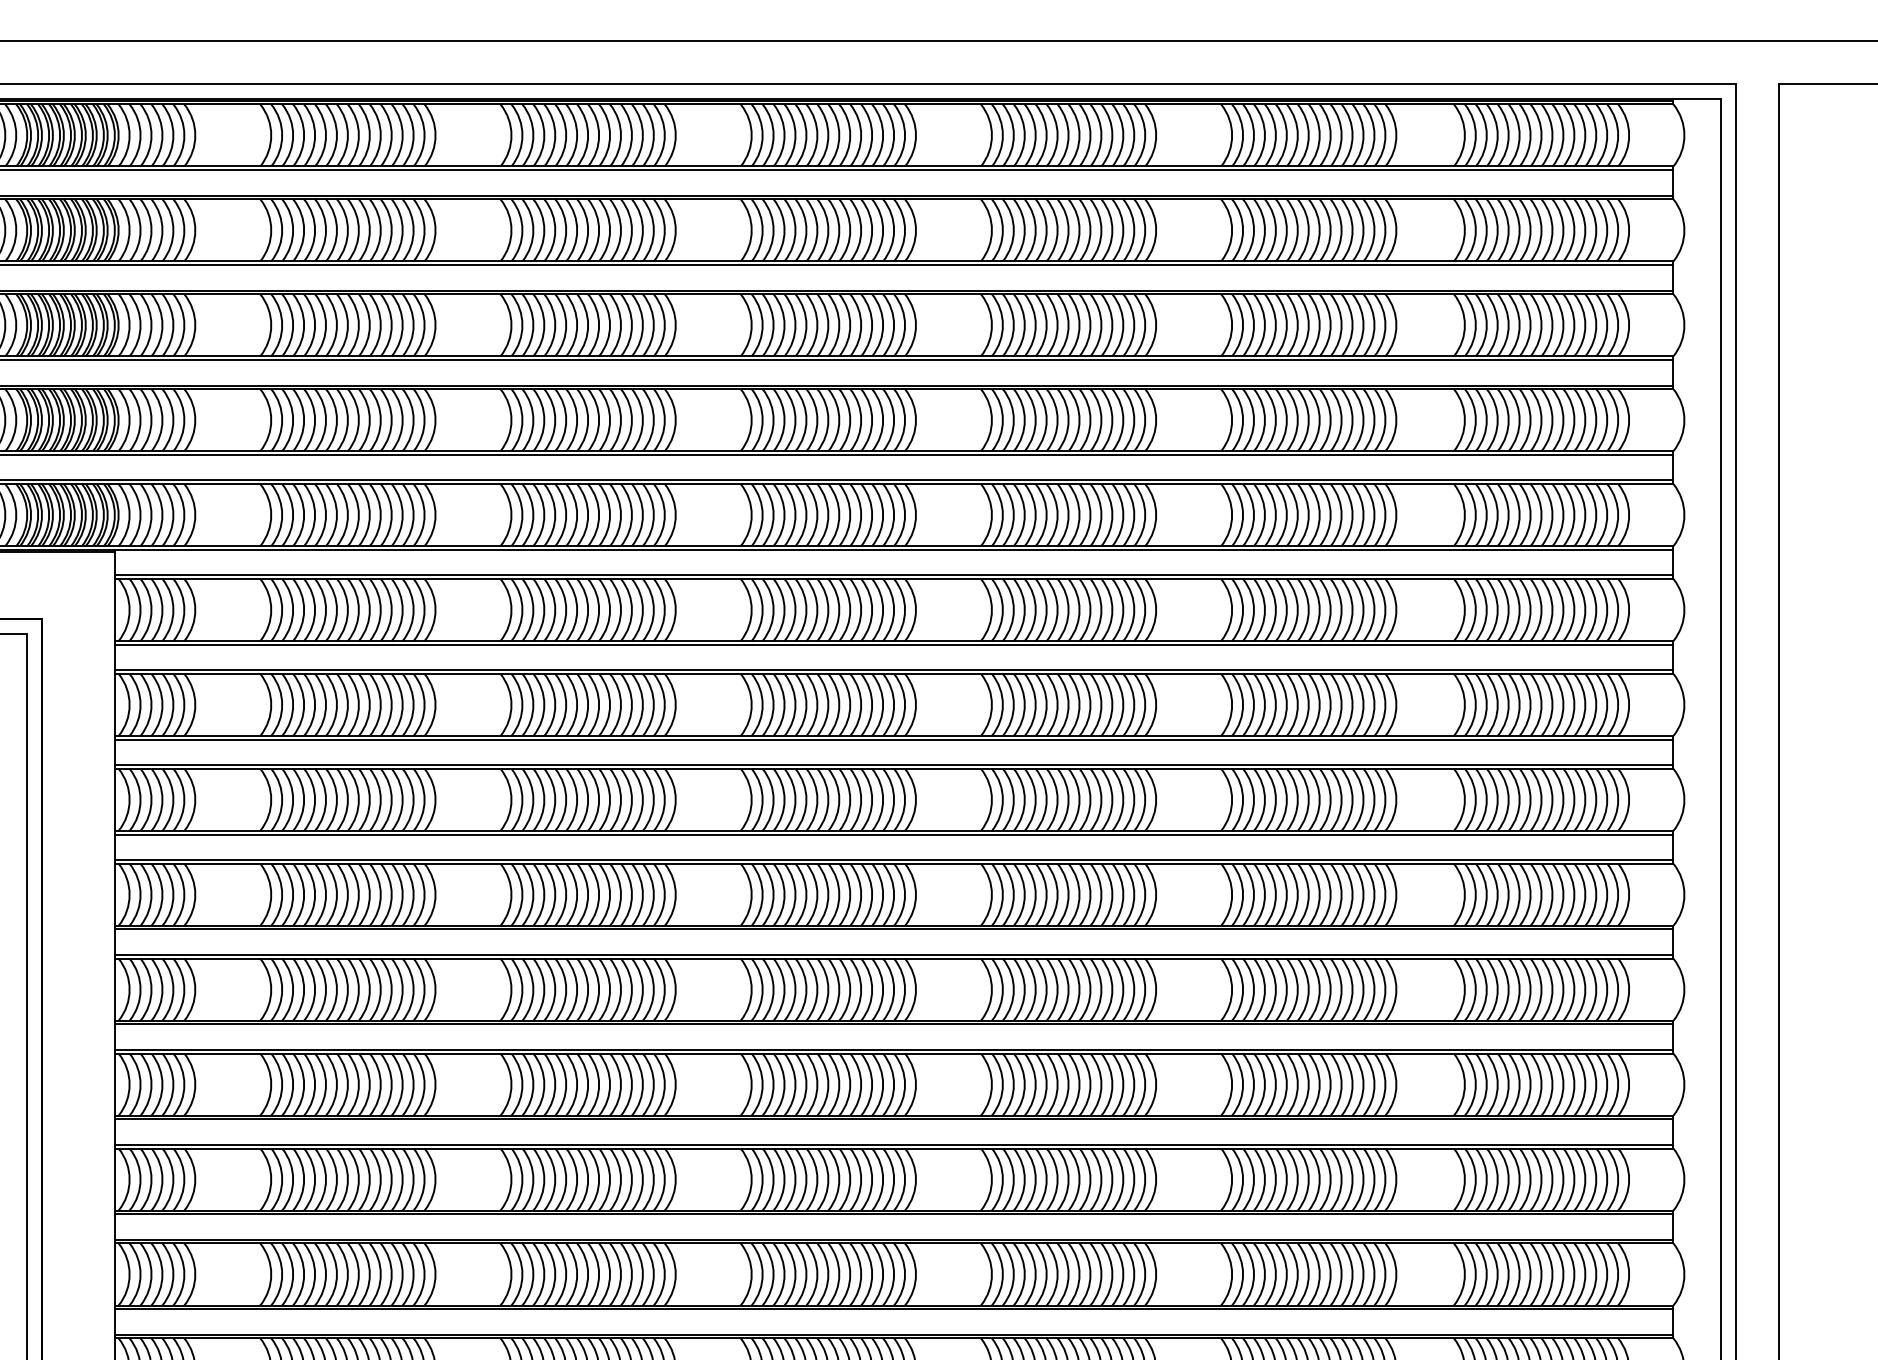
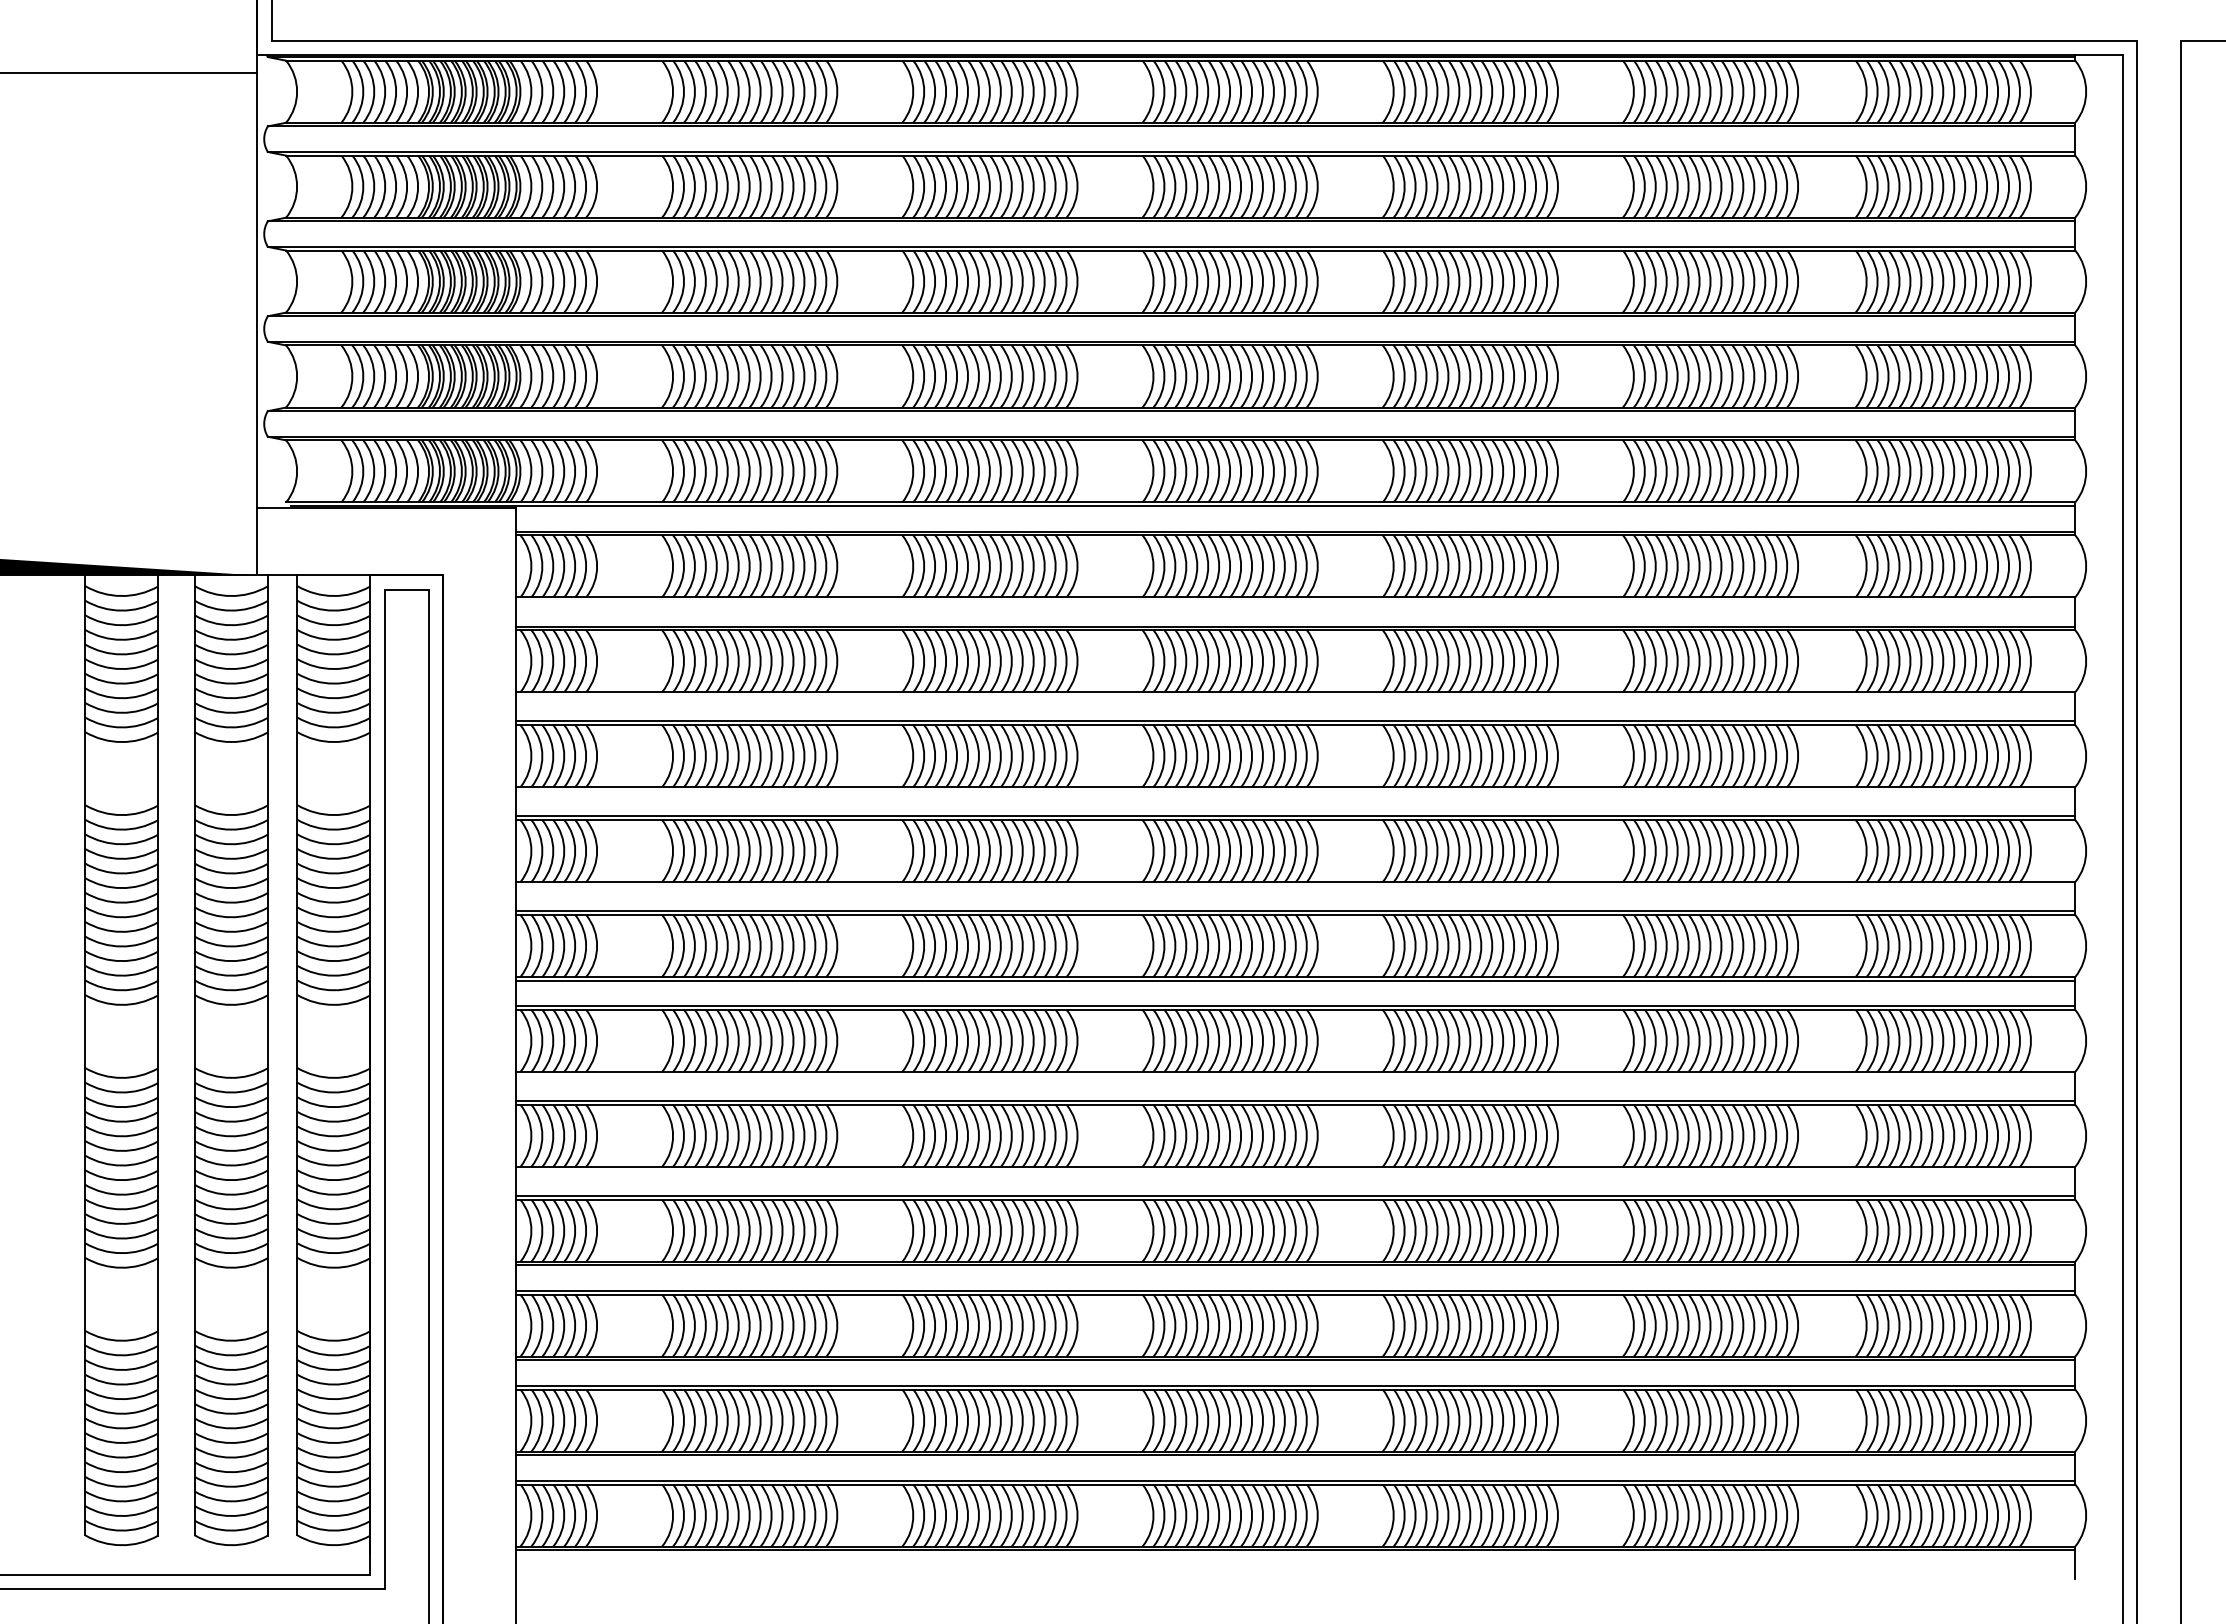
line: (893, 645) -> (1295, 601), removed
line: (893, 739) -> (1295, 695), removed
line: (893, 834) -> (1295, 790), removed
line: (893, 929) -> (1295, 885), removed
line: (893, 1119) -> (1295, 1075), removed
line: (893, 1214) -> (1295, 1170), removed

